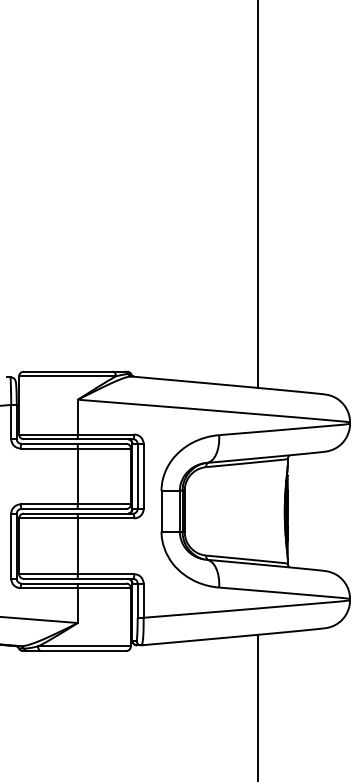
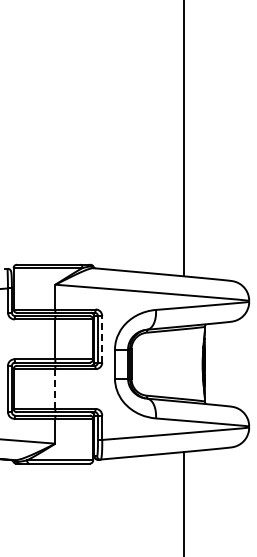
line: (143, 475) -> (102, 338), solid -> dashed
line: (77, 546) -> (55, 389), solid -> dashed

